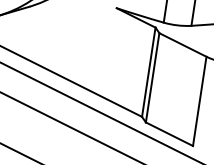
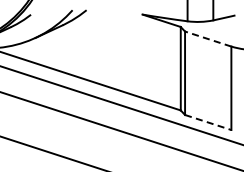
line: (182, 44) -> (207, 38), solid -> dashed
line: (169, 134) -> (208, 122), solid -> dashed

